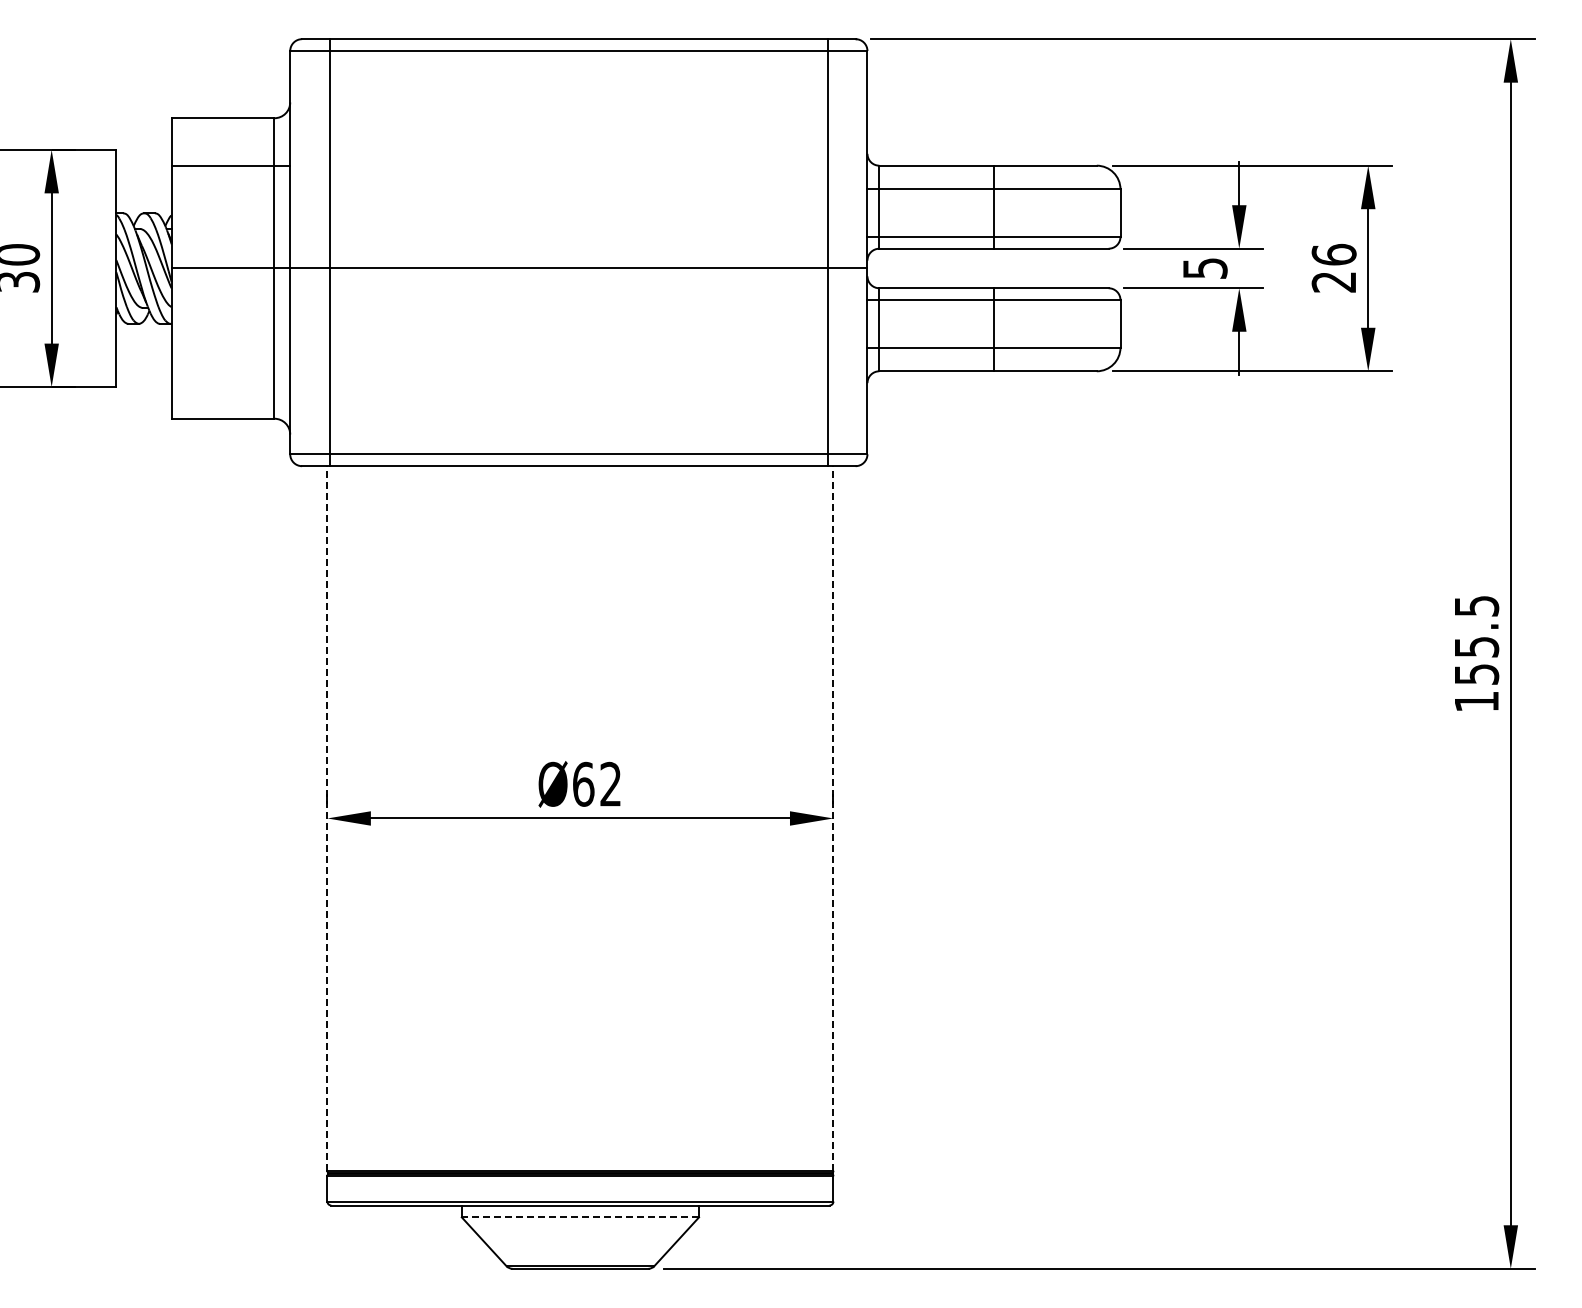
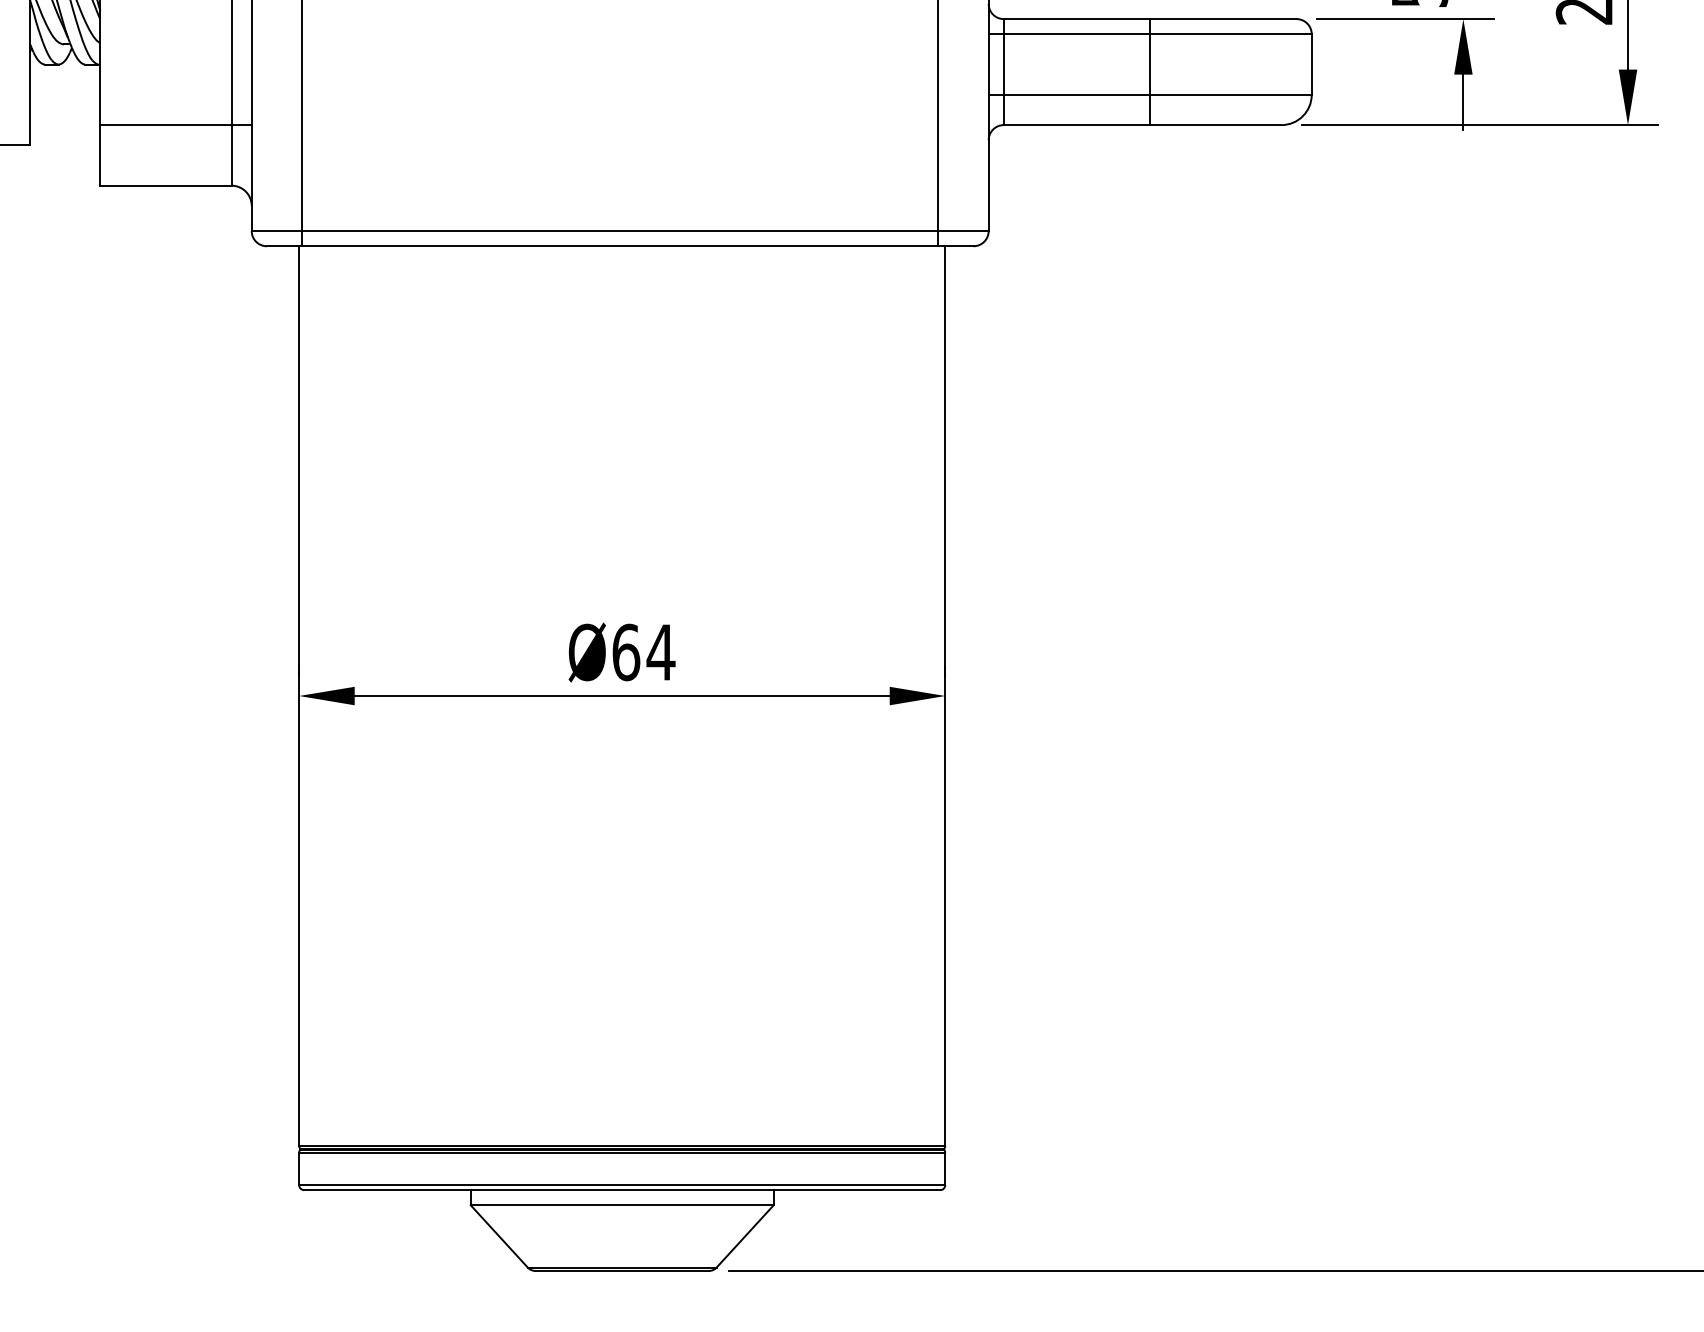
line: (230, 371) -> (175, 125), added
text: (610, 783) -> (660, 651), Ø62 -> Ø64
line: (327, 817) -> (299, 694), dashed -> solid
line: (833, 817) -> (945, 694), dashed -> solid
line: (580, 1217) -> (622, 1205), dashed -> solid

